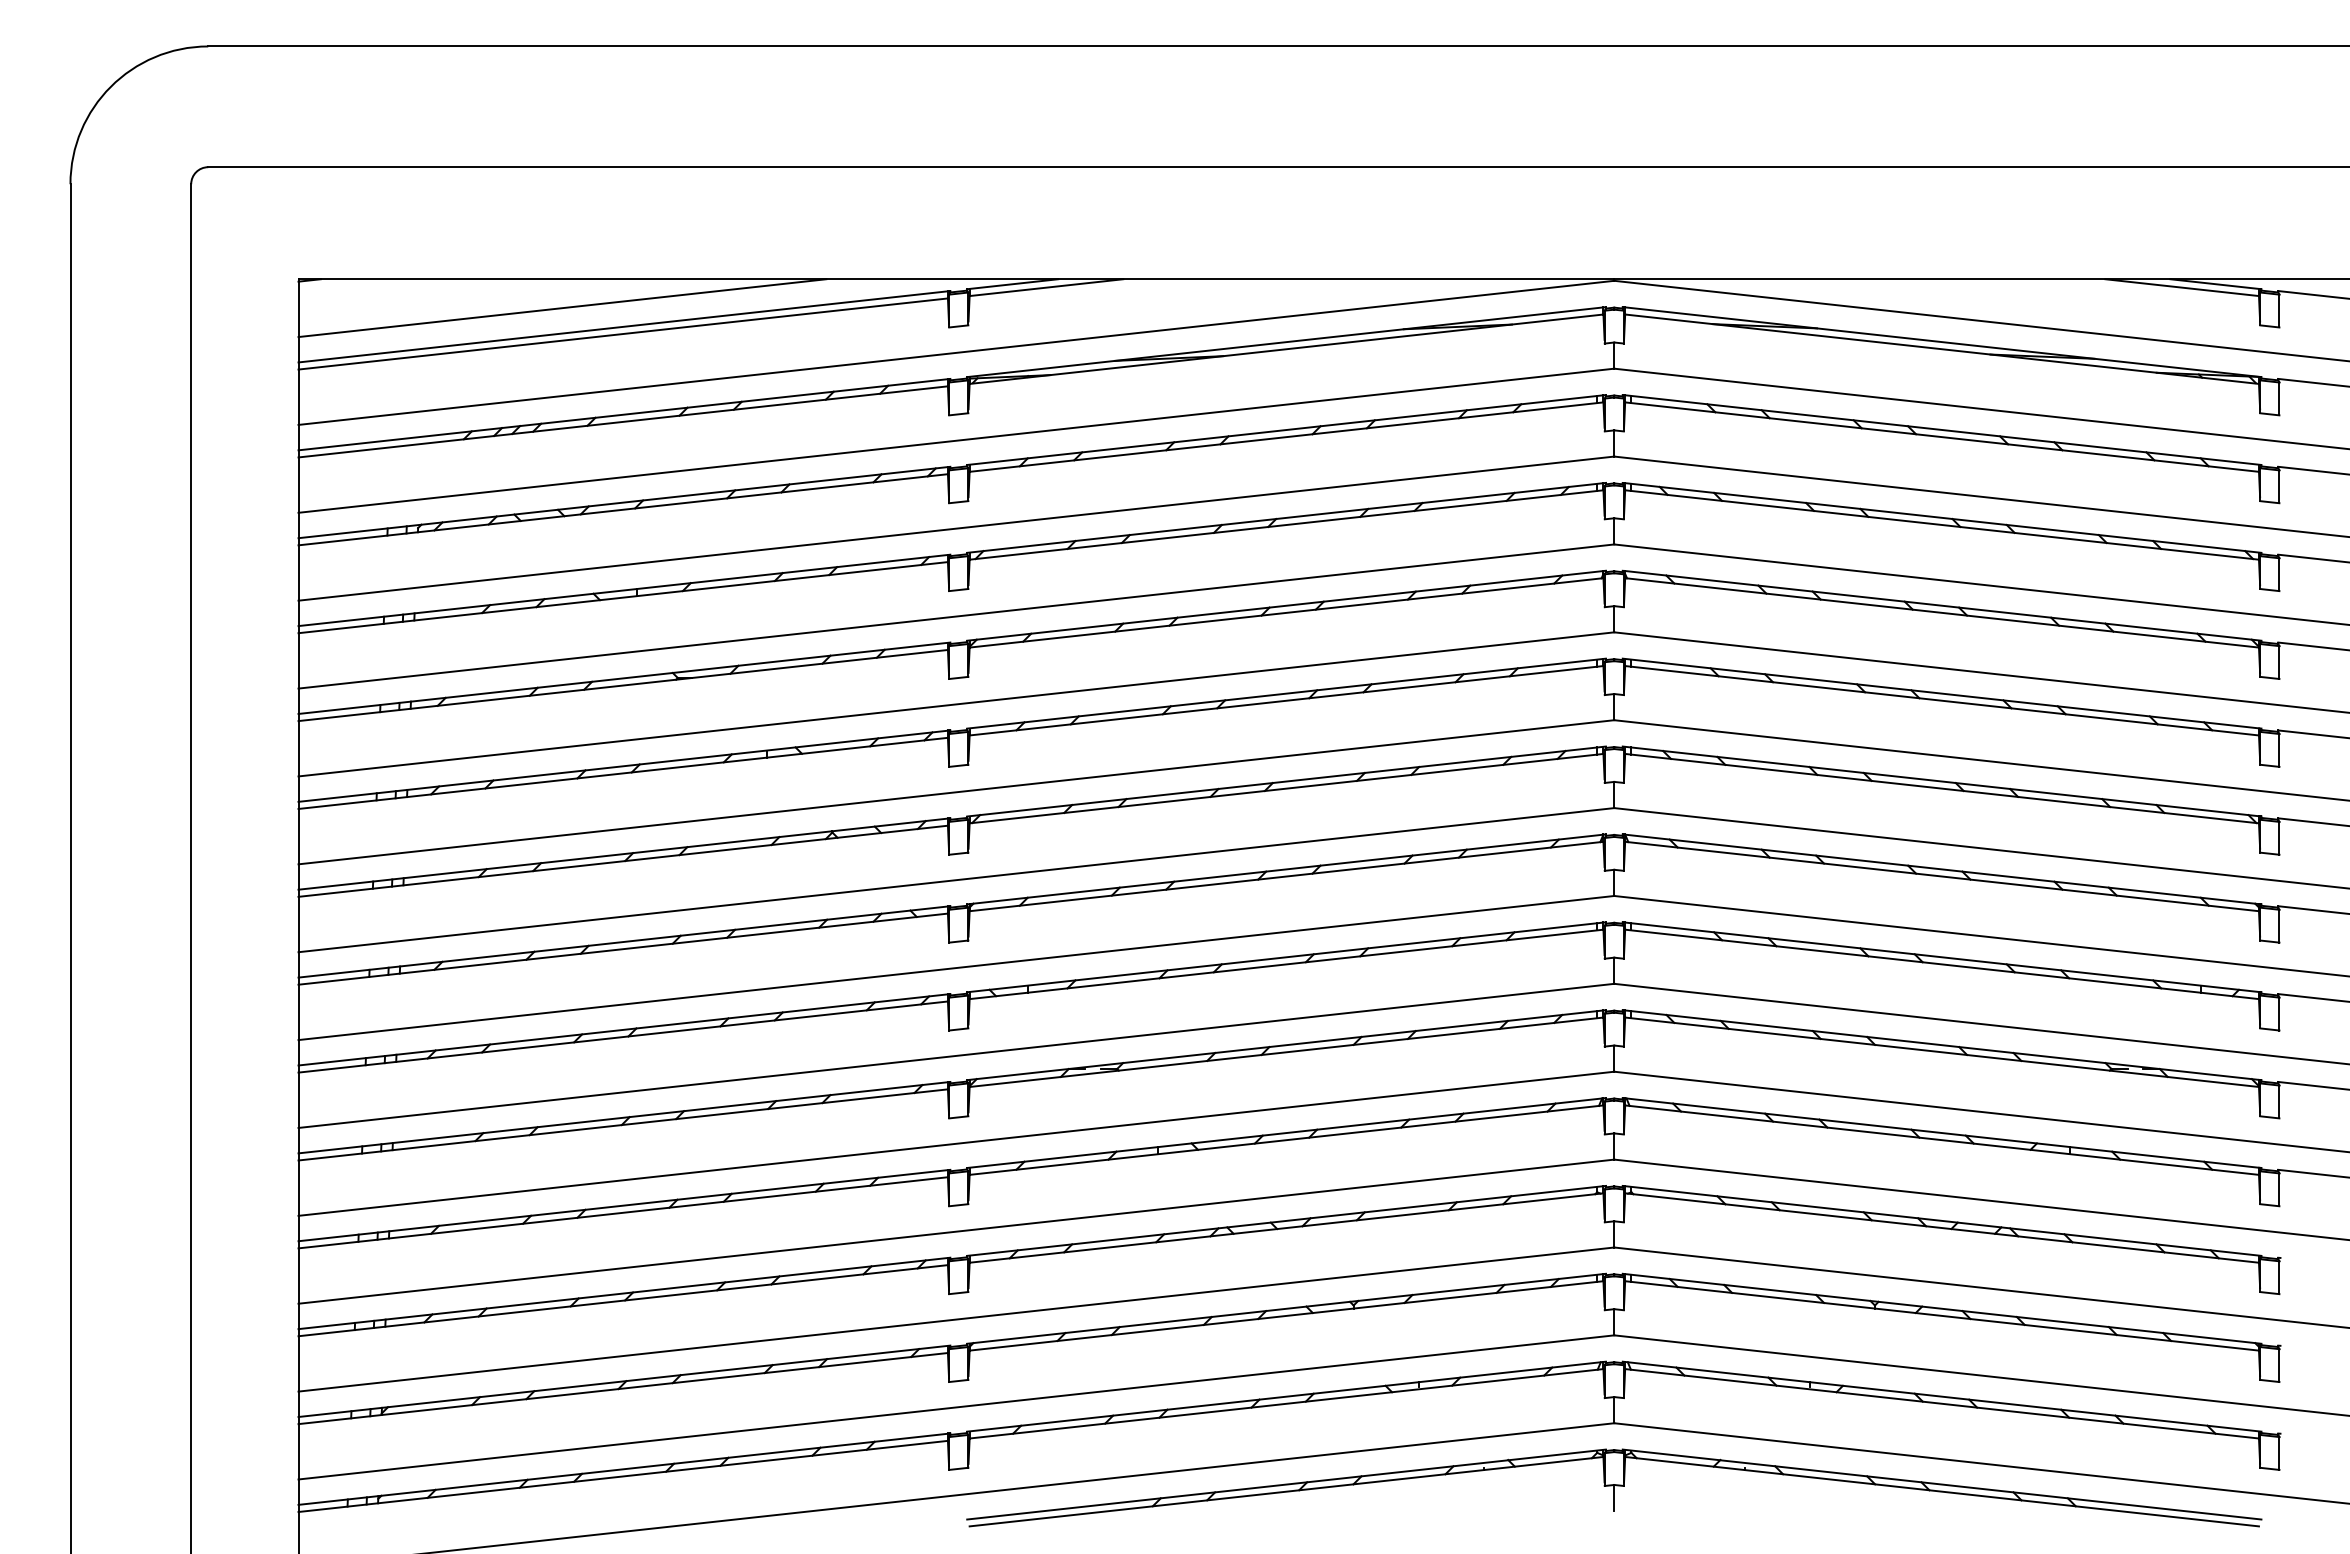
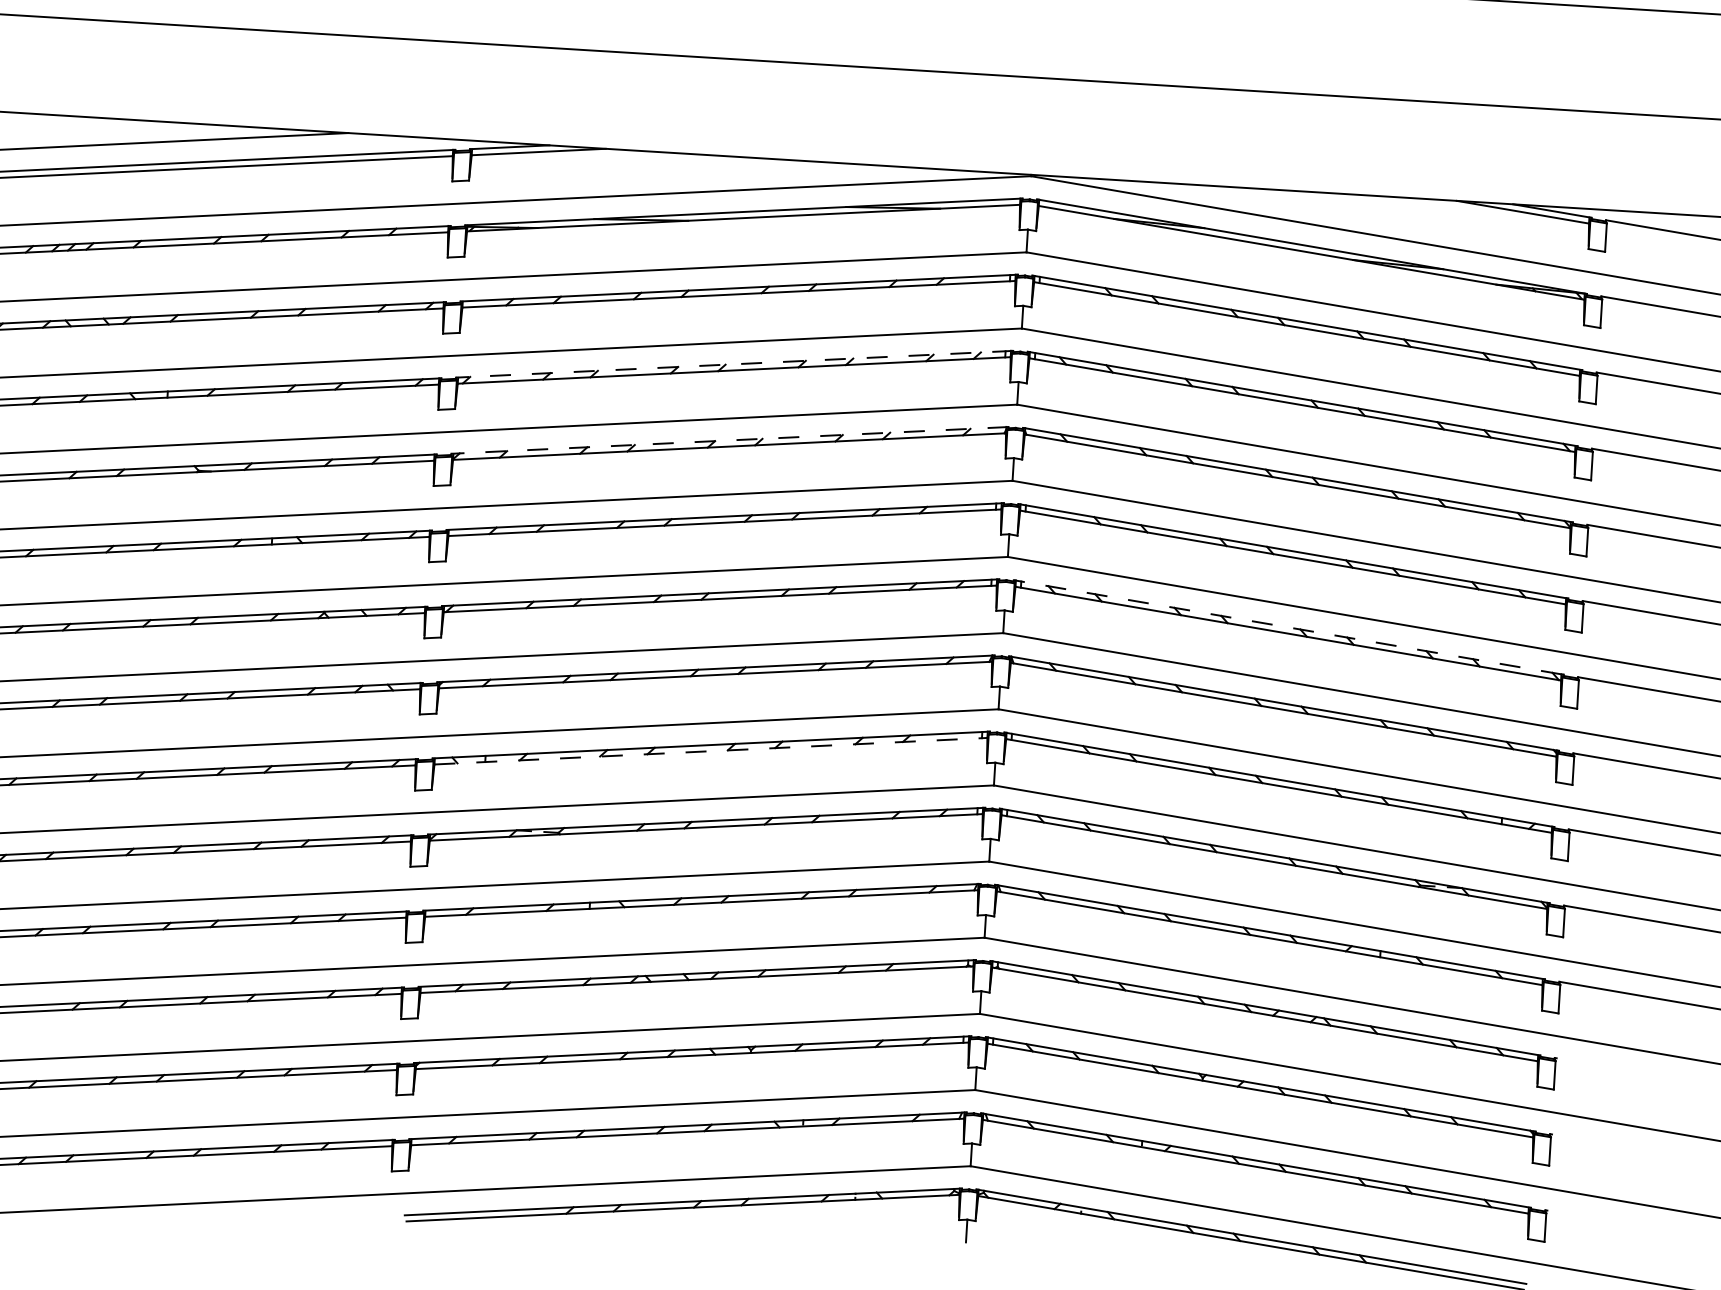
line: (1286, 517) -> (734, 363), solid -> dashed
line: (1286, 605) -> (729, 440), solid -> dashed
line: (1940, 781) -> (1287, 627), solid -> dashed
line: (1286, 964) -> (710, 751), solid -> dashed

